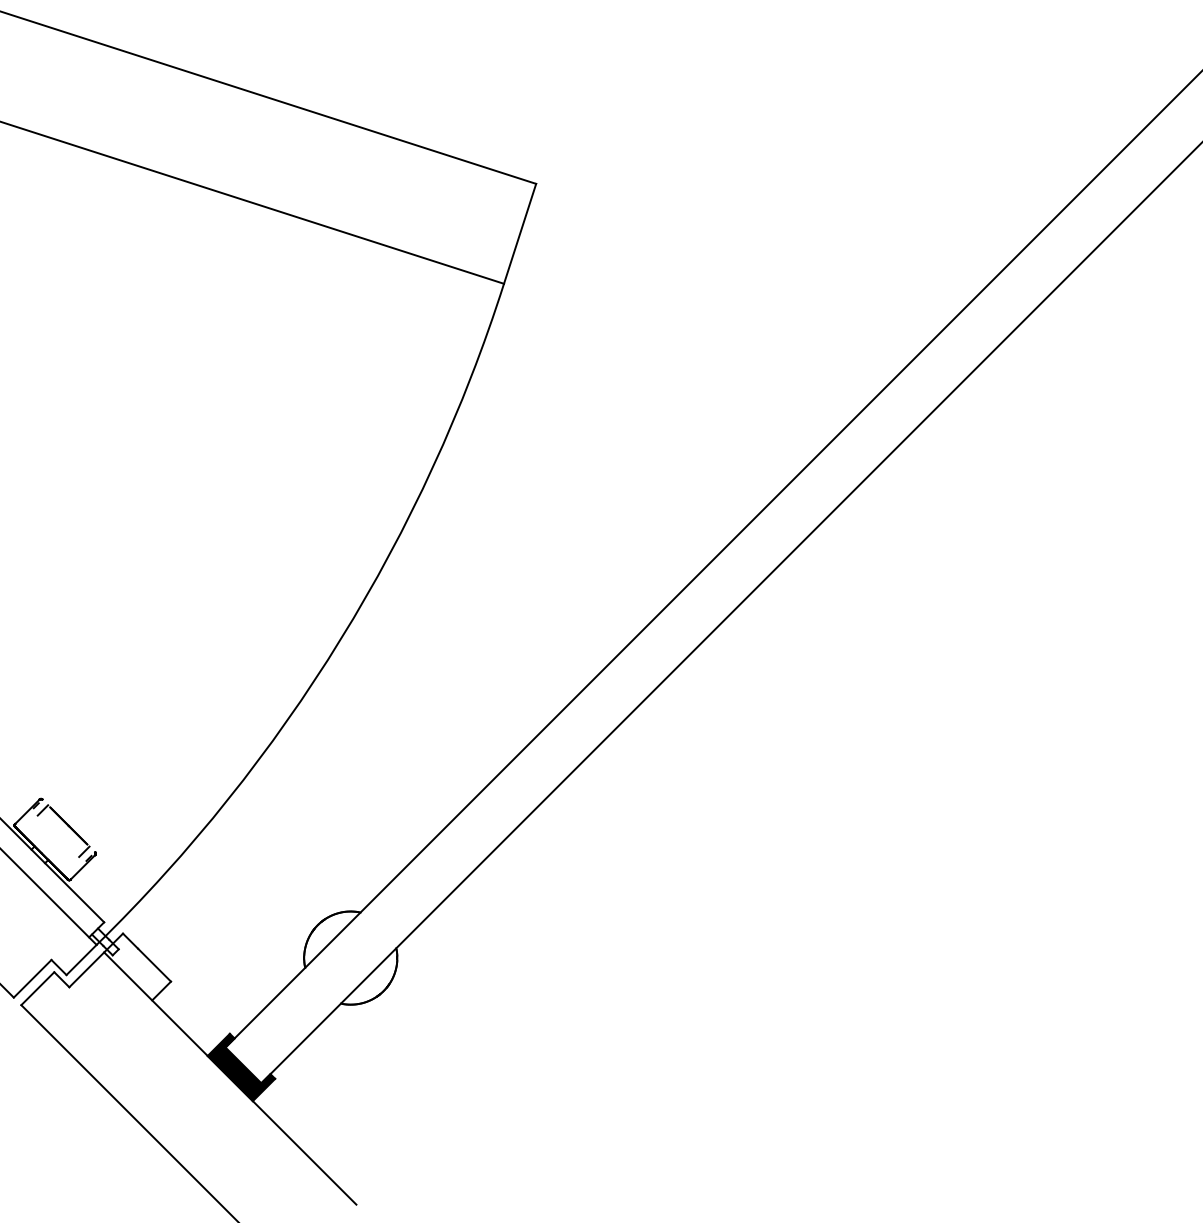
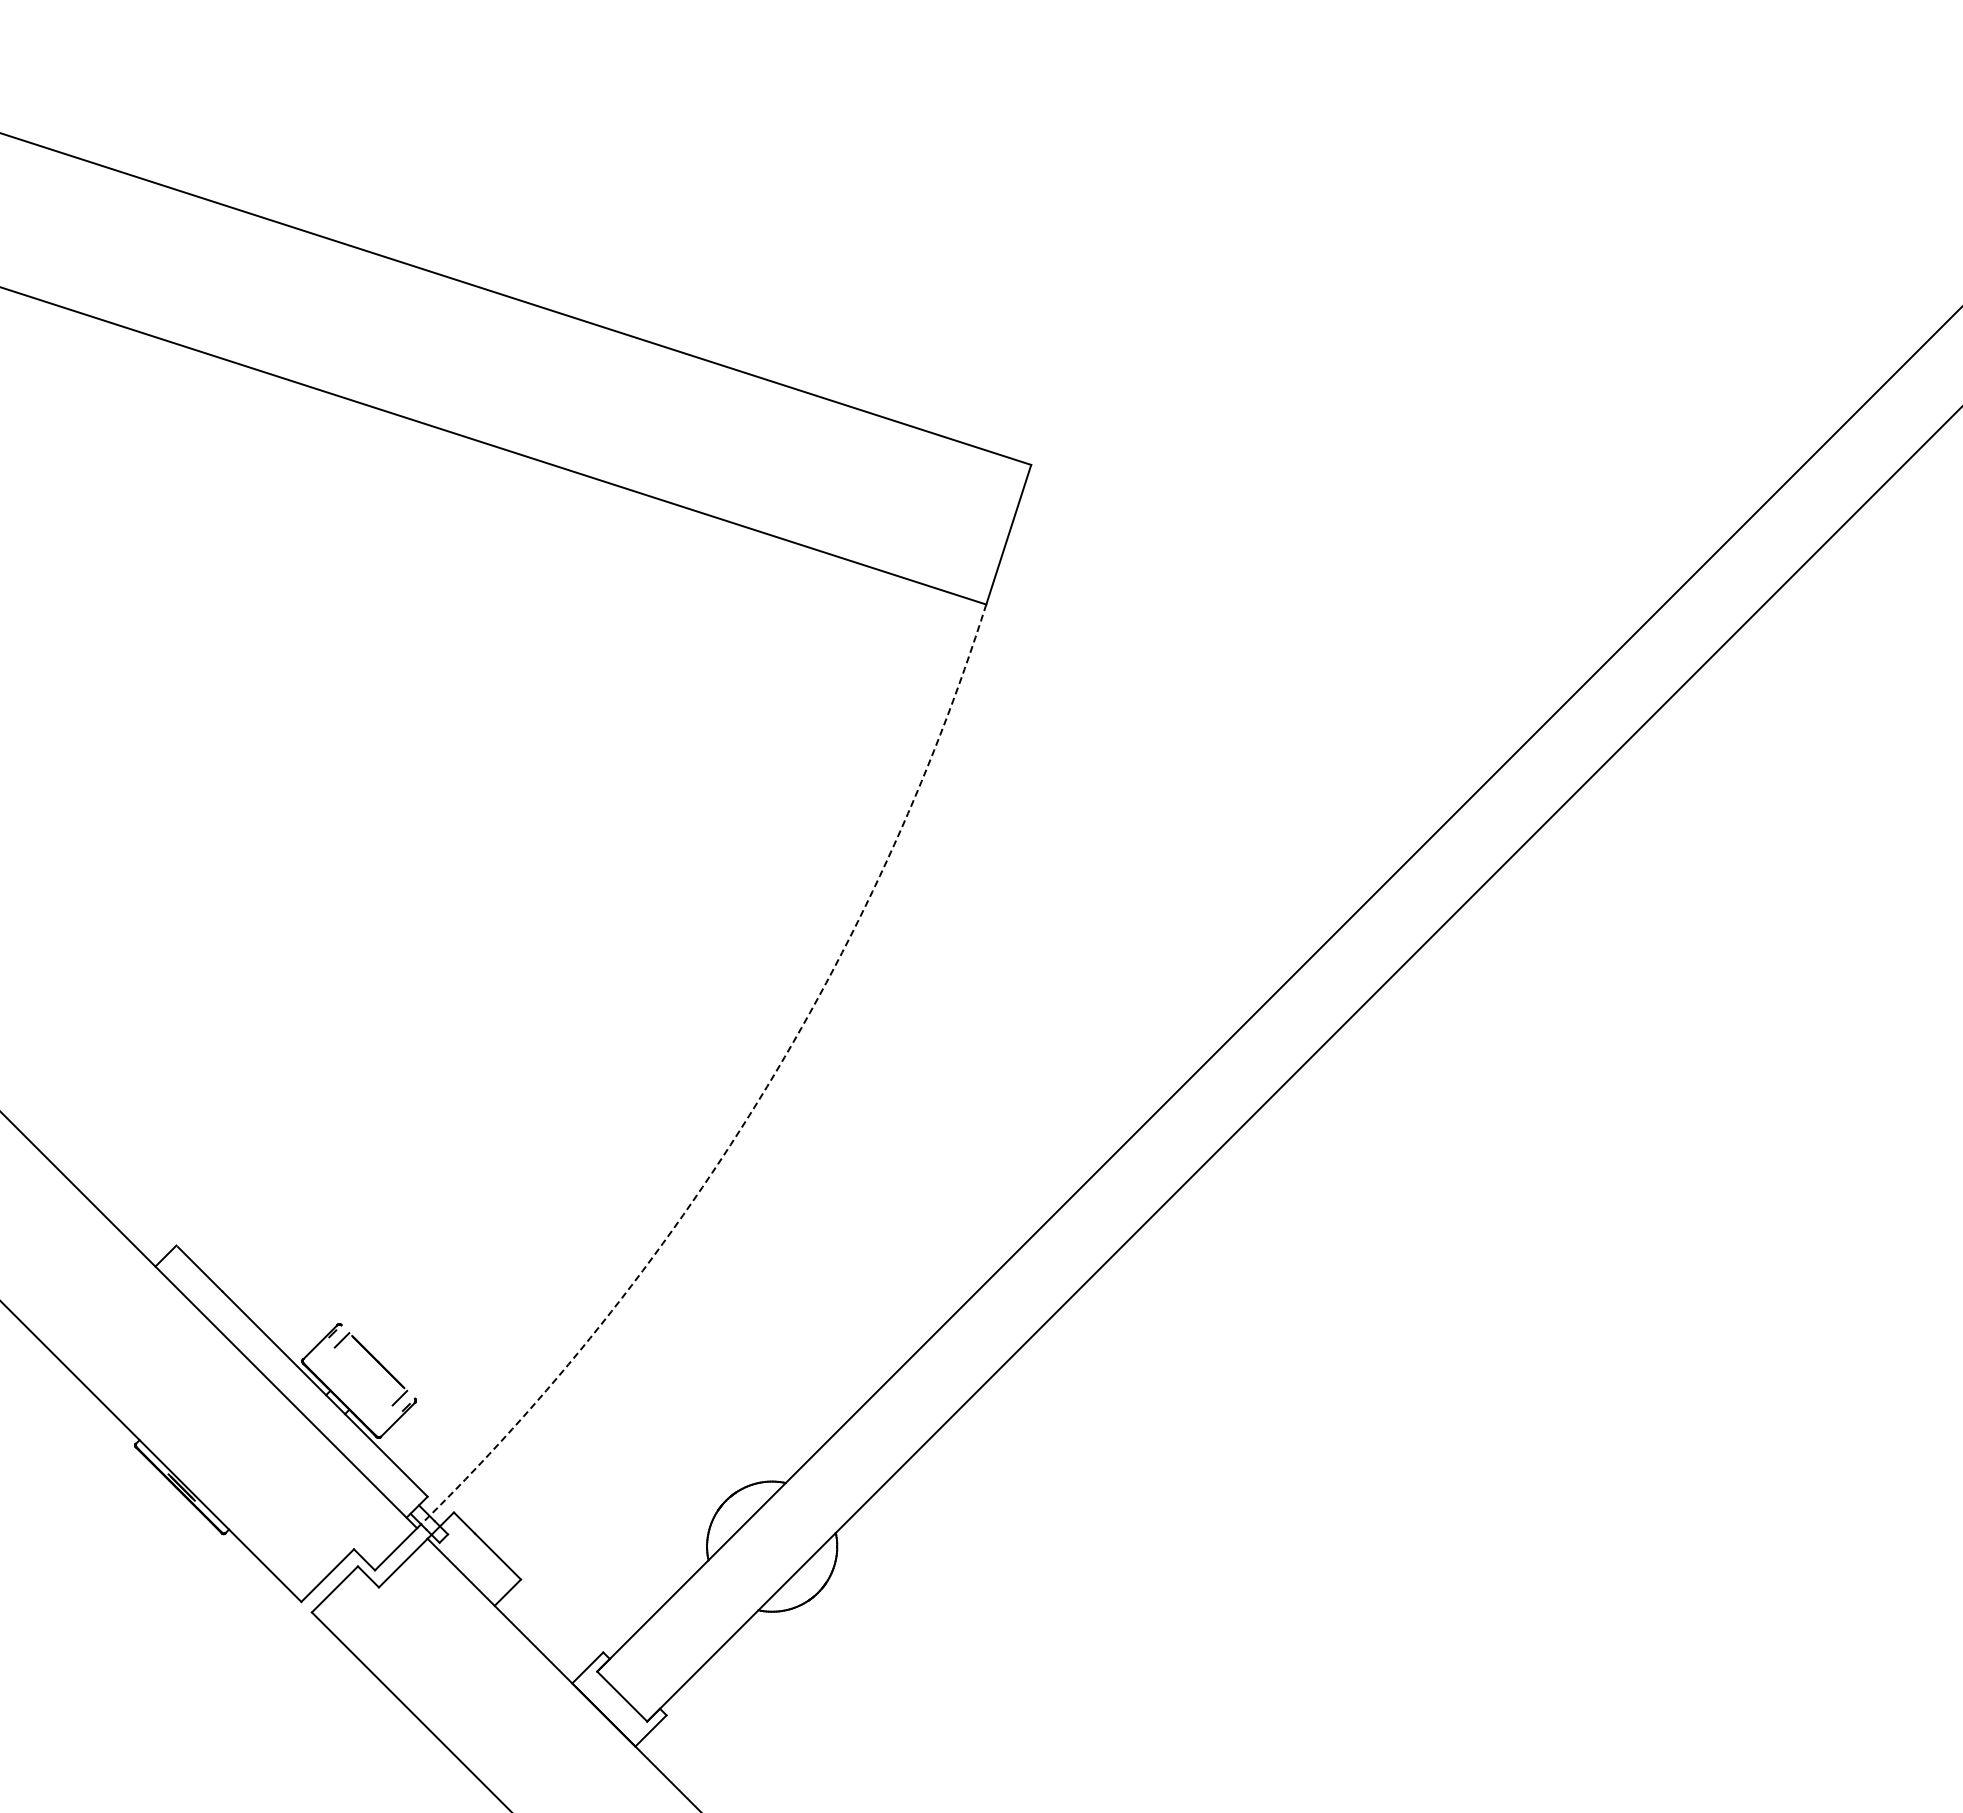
arc: (340, 639) -> (758, 1101), solid -> dashed
fill: (241, 1067) -> (619, 1699), removed

